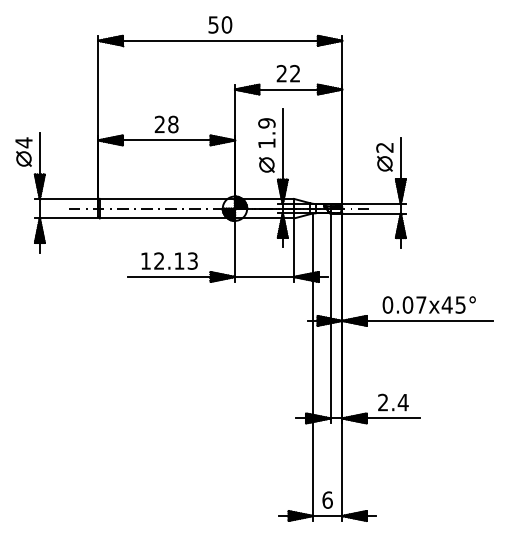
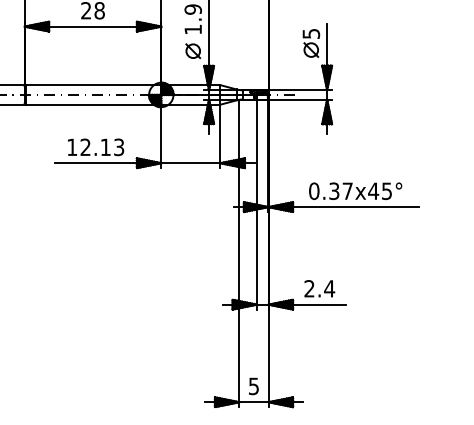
text: (384, 147) -> (310, 33), 2 -> 5
text: (407, 304) -> (333, 190), 0.07x45° -> 0.37x45°
text: (327, 499) -> (253, 385), 6 -> 5

